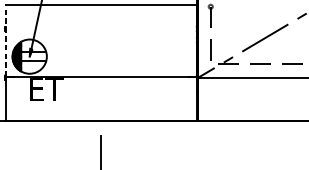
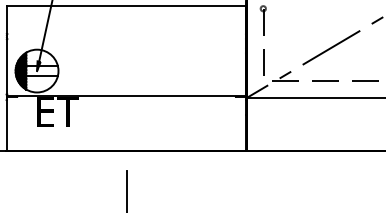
line: (6, 40) -> (7, 51), dashed -> solid

